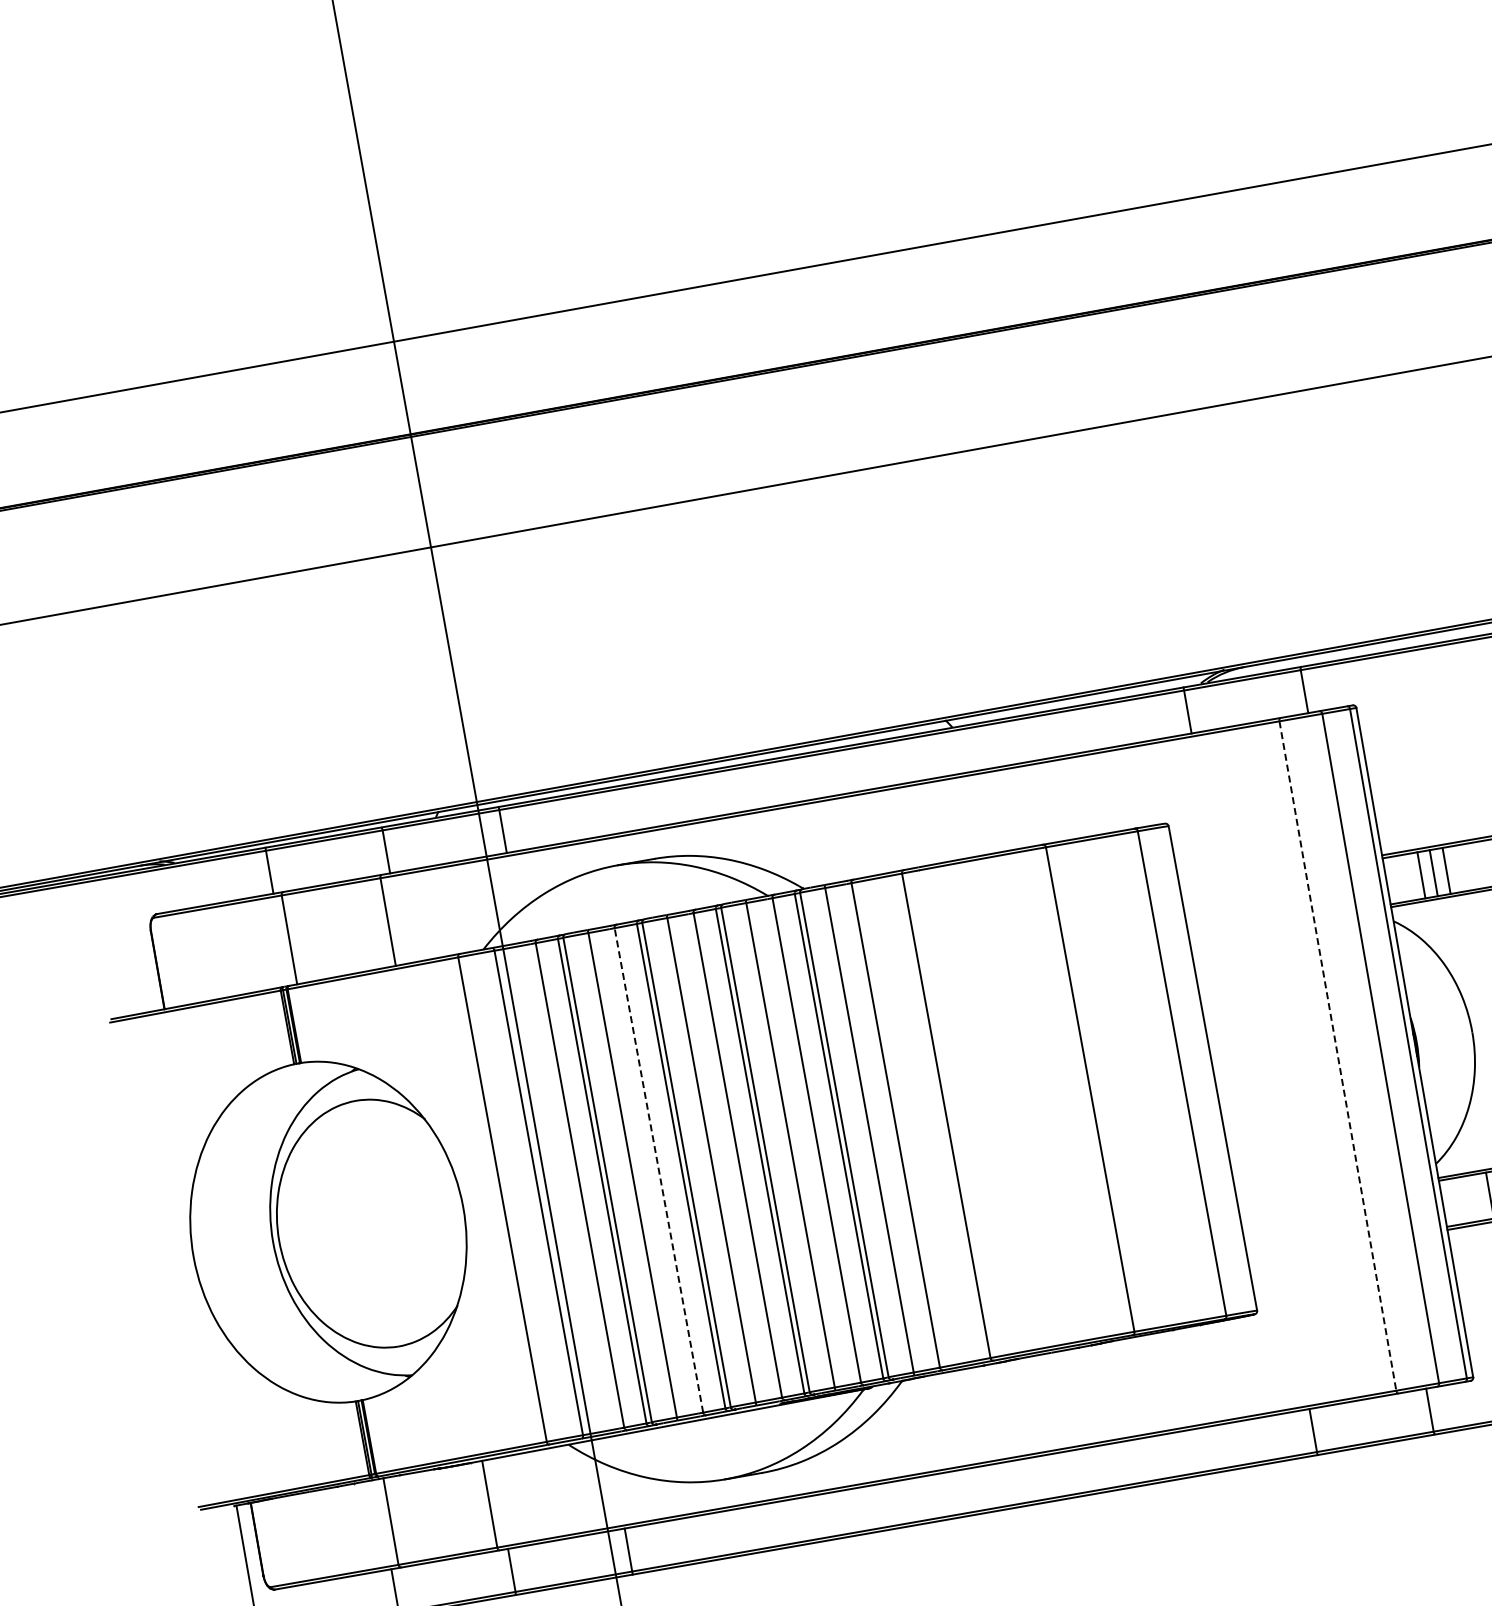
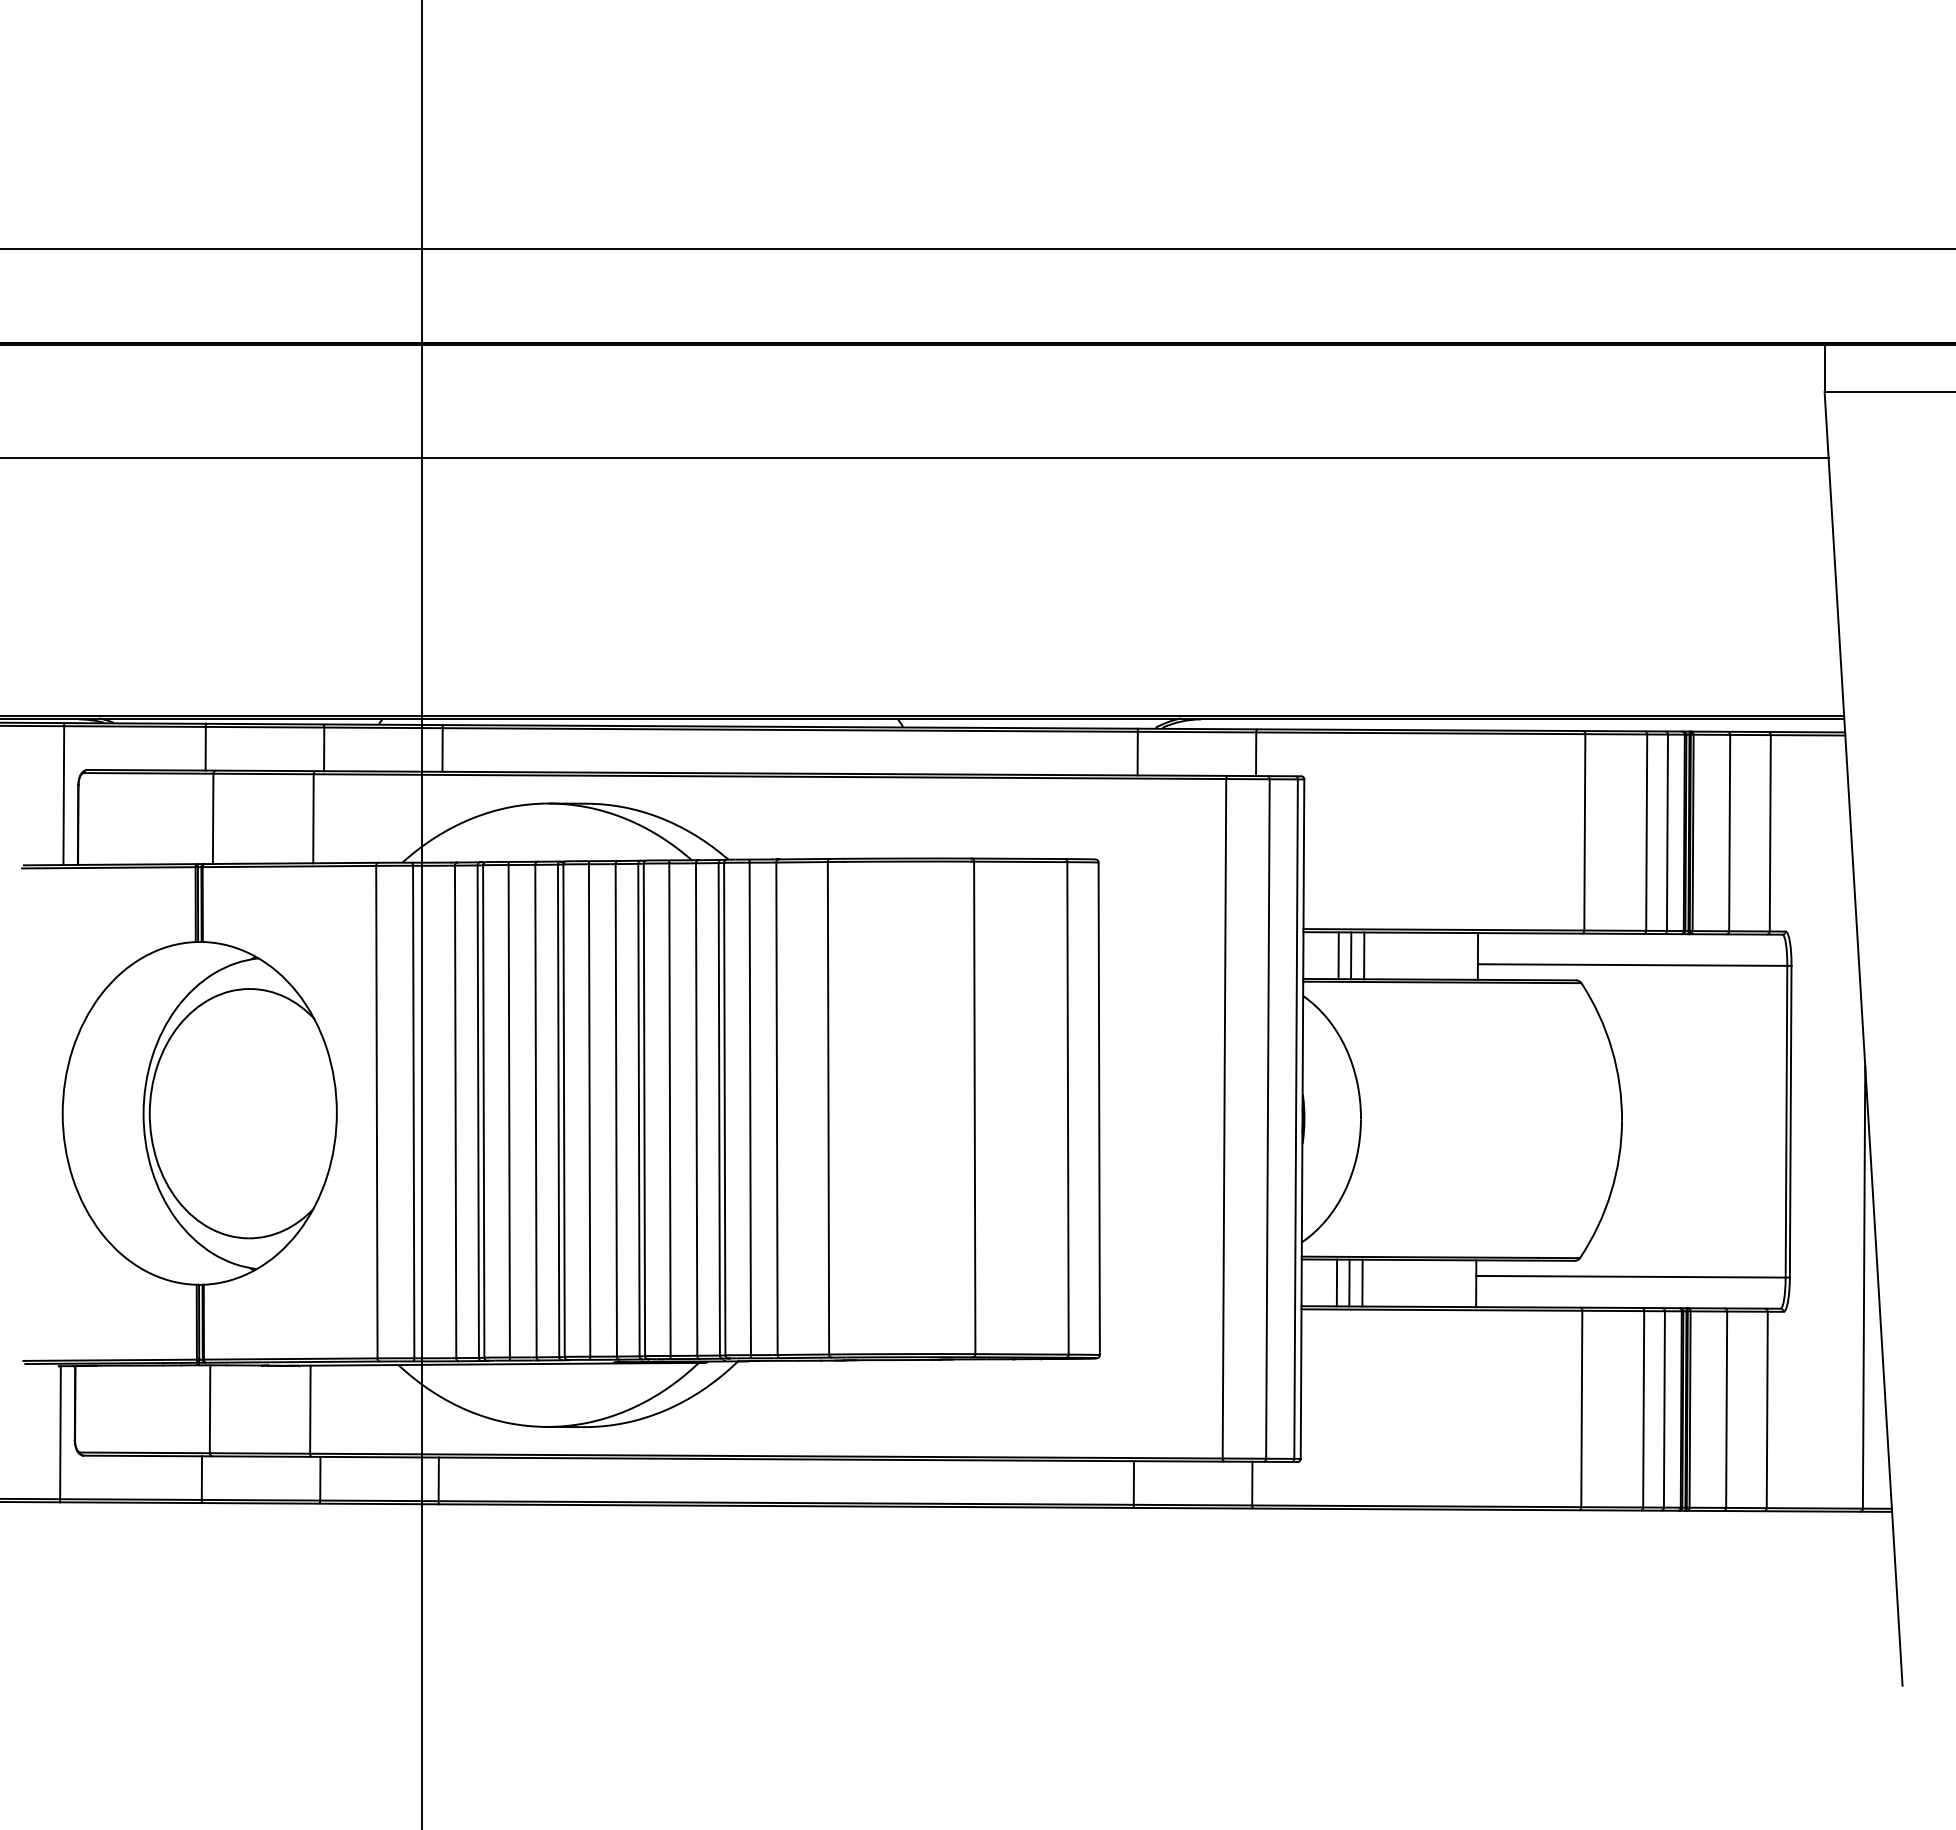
line: (137, 942) -> (63, 794), added
line: (1337, 1055) -> (1224, 1118), dashed -> solid
line: (658, 1169) -> (535, 1110), dashed -> solid
line: (1477, 1197) -> (1336, 1282), added

